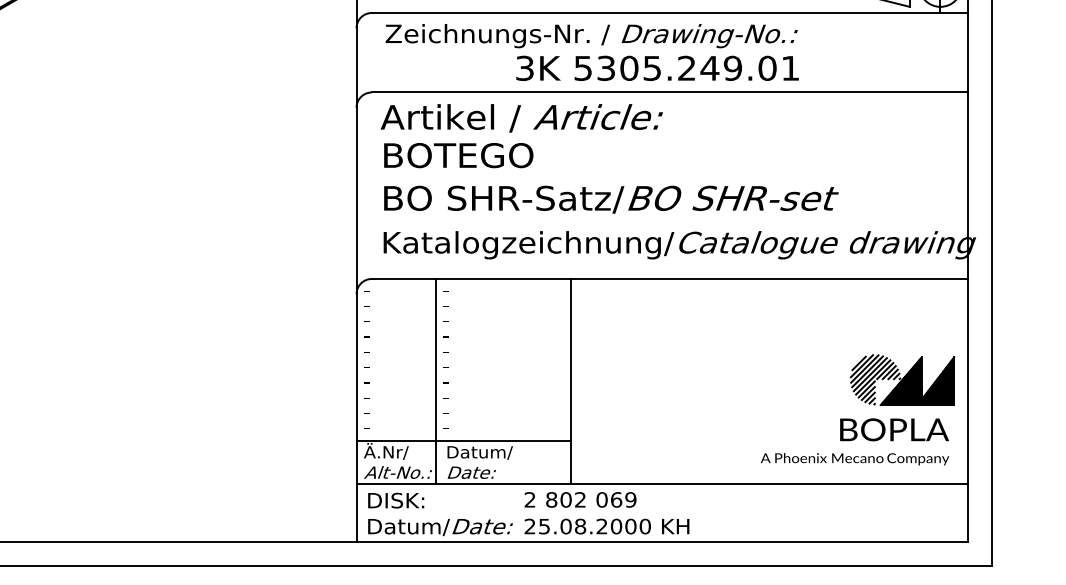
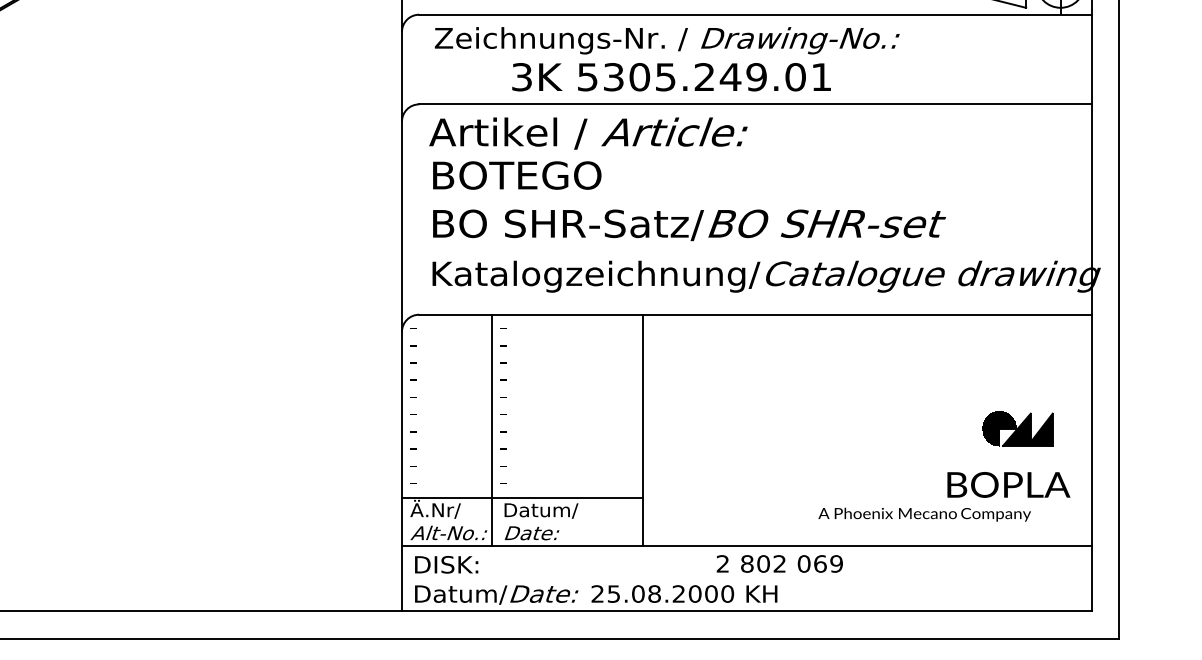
text: (657, 67) -> (671, 76), moved
part: (902, 380) -> (1017, 429), size x0.6
text: (855, 459) -> (925, 514), moved
text: (580, 499) -> (779, 563), moved

